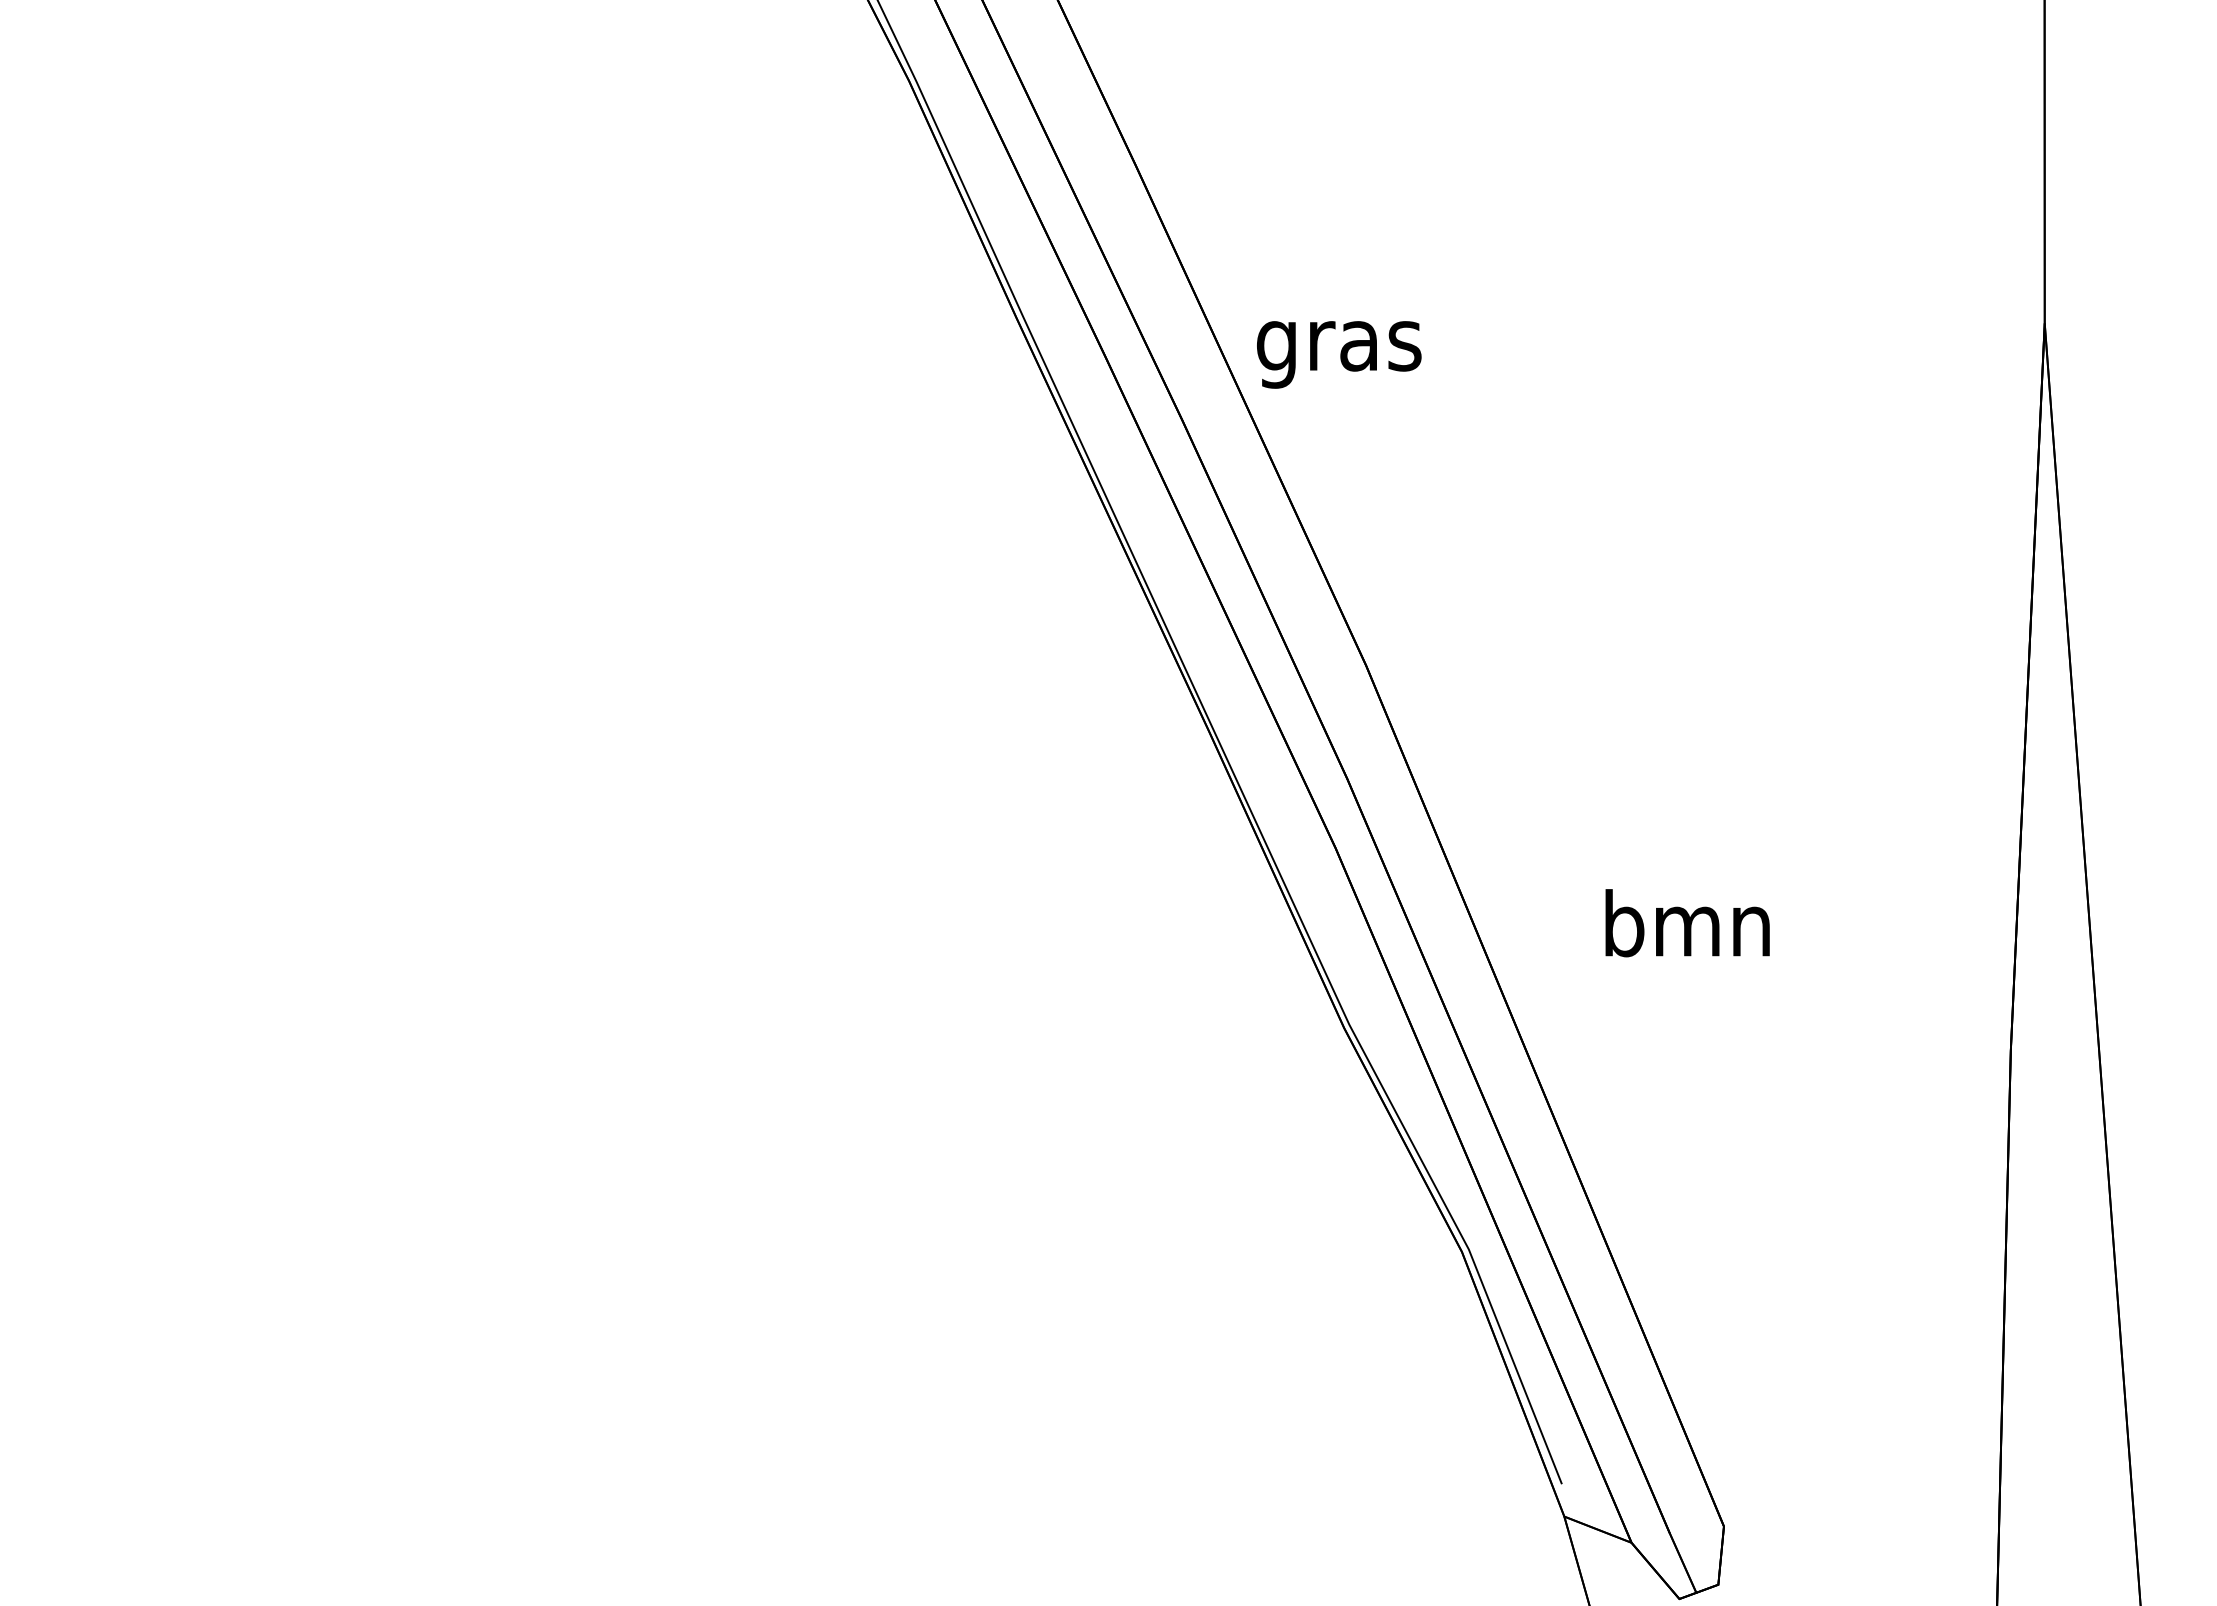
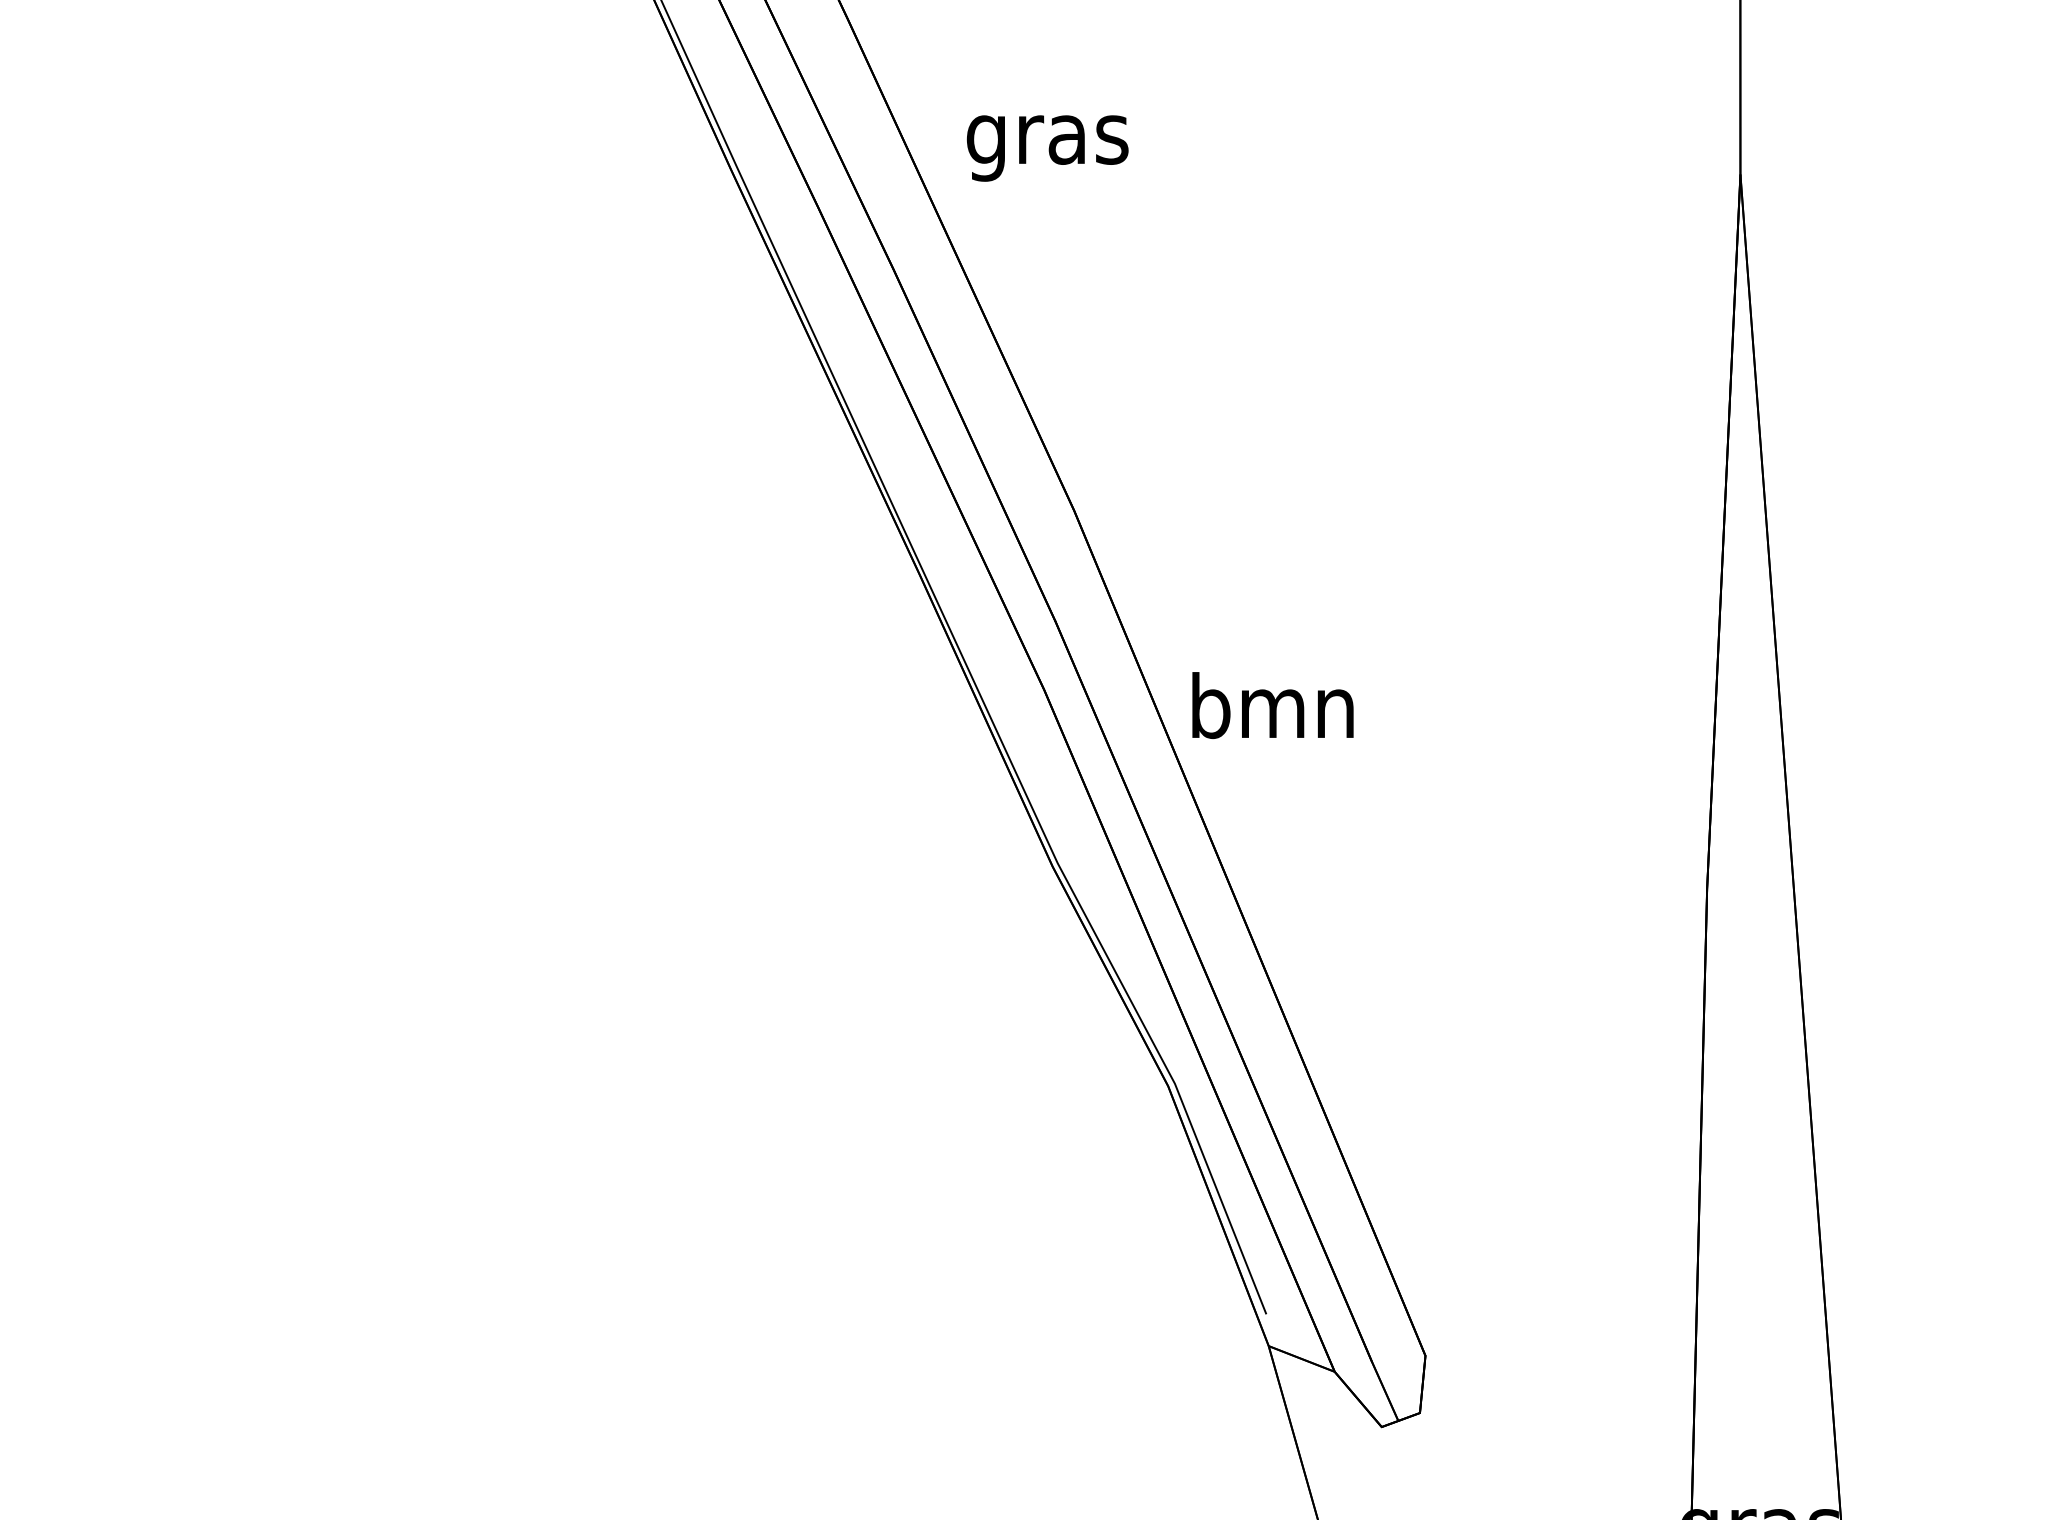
text: (1339, 354) -> (1047, 148), moved
text: (1687, 923) -> (1272, 705), moved

